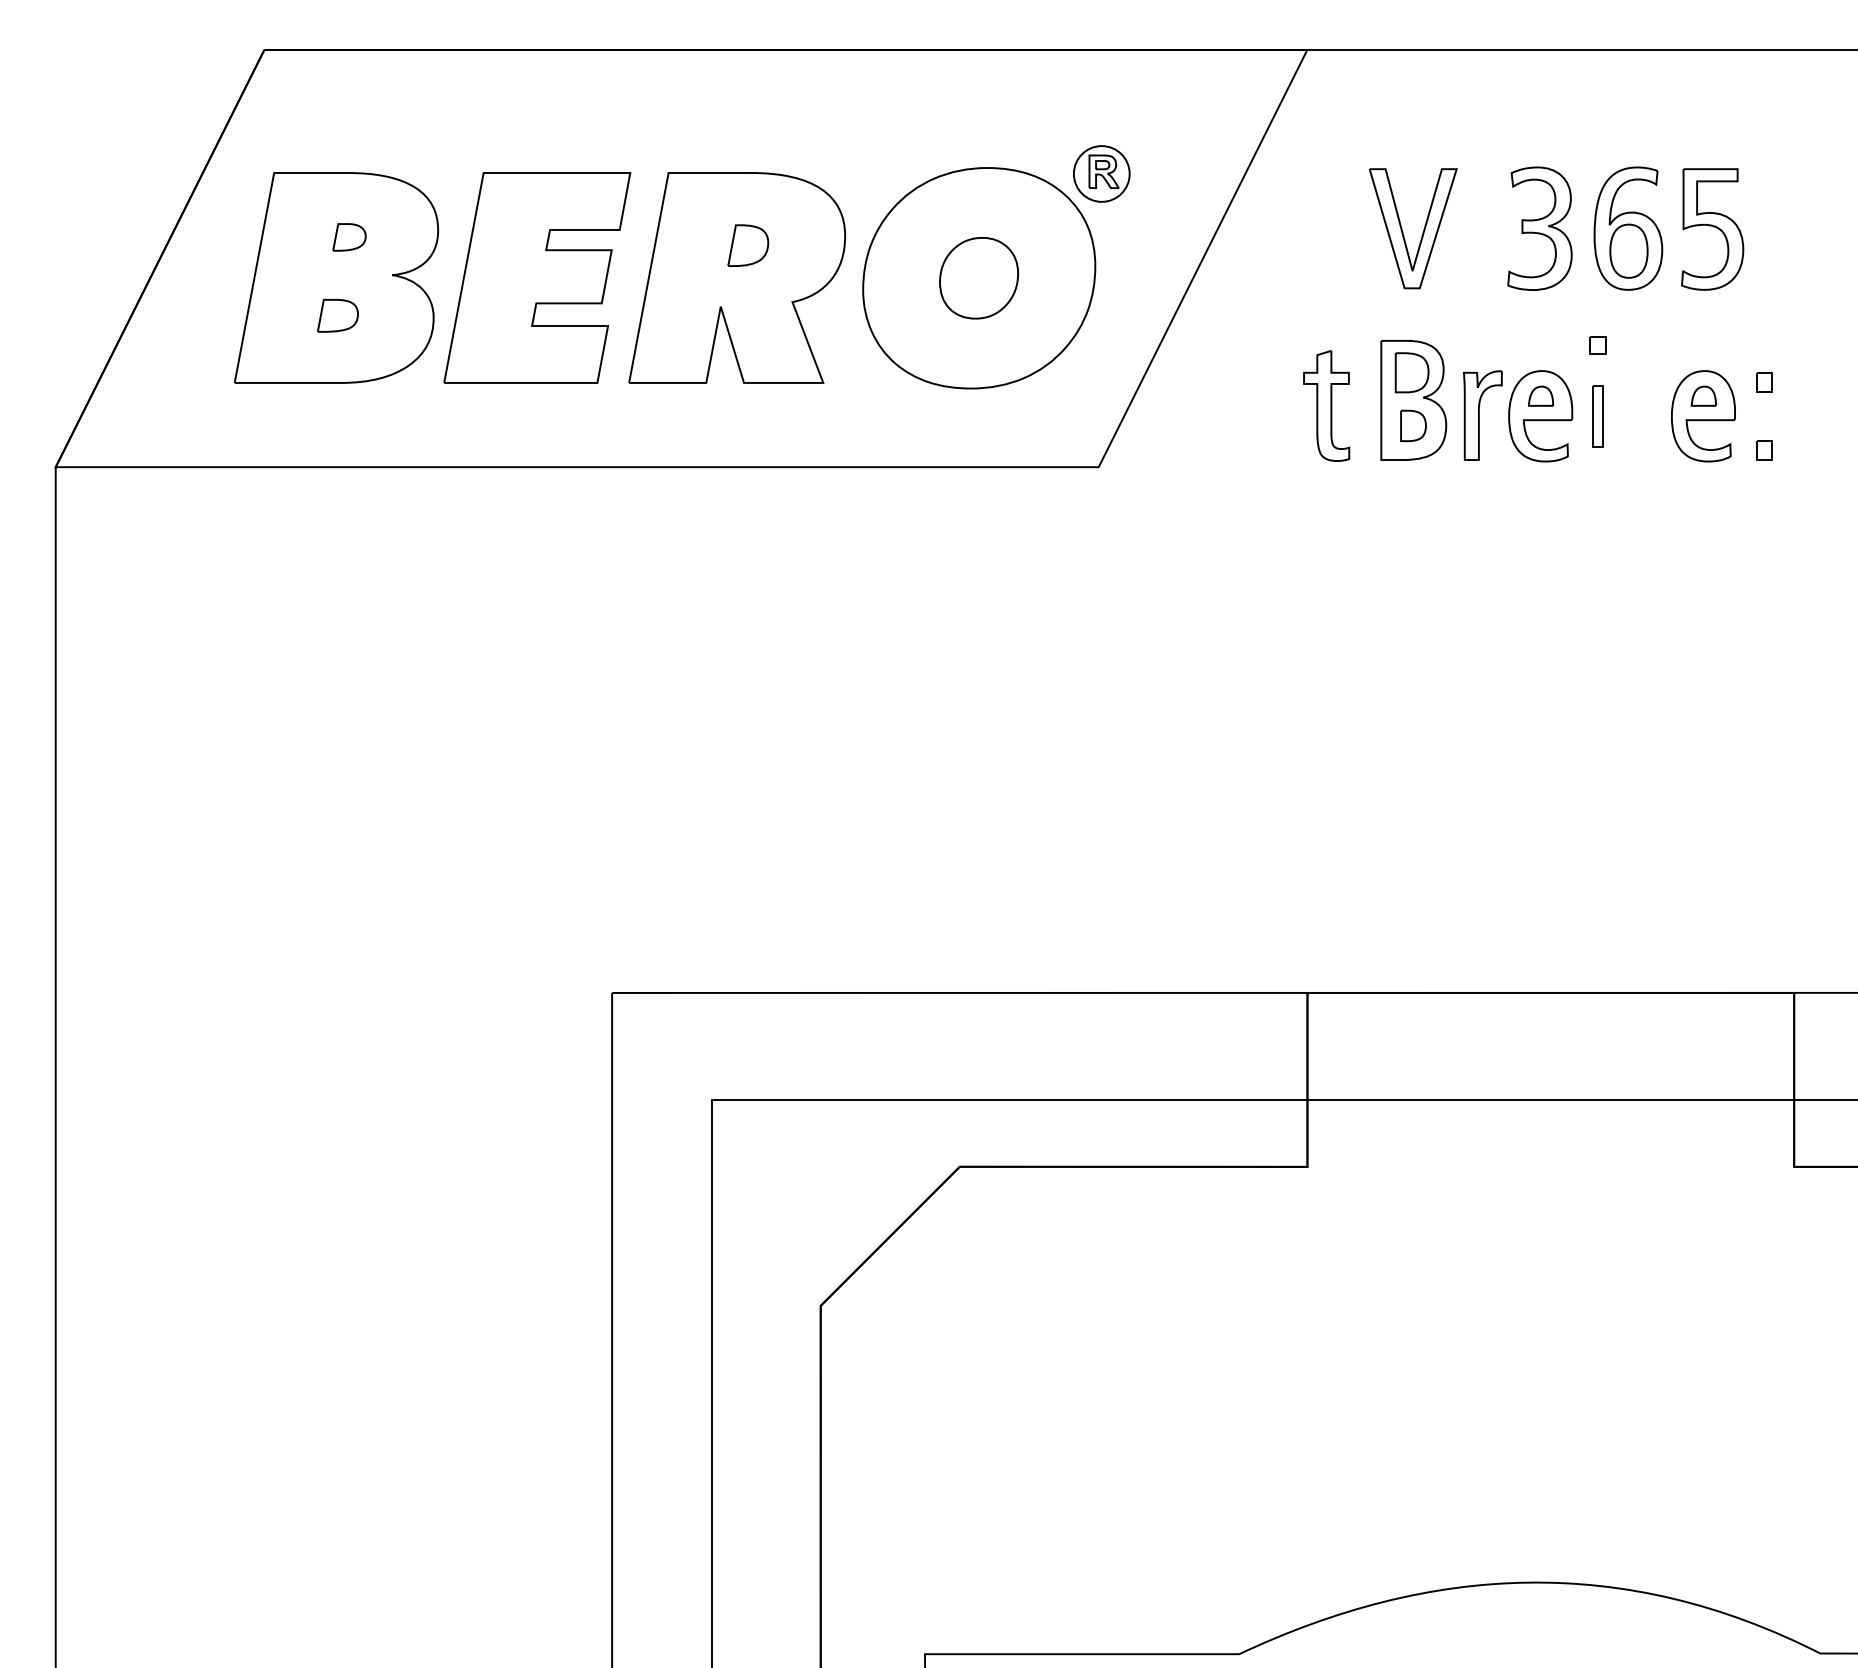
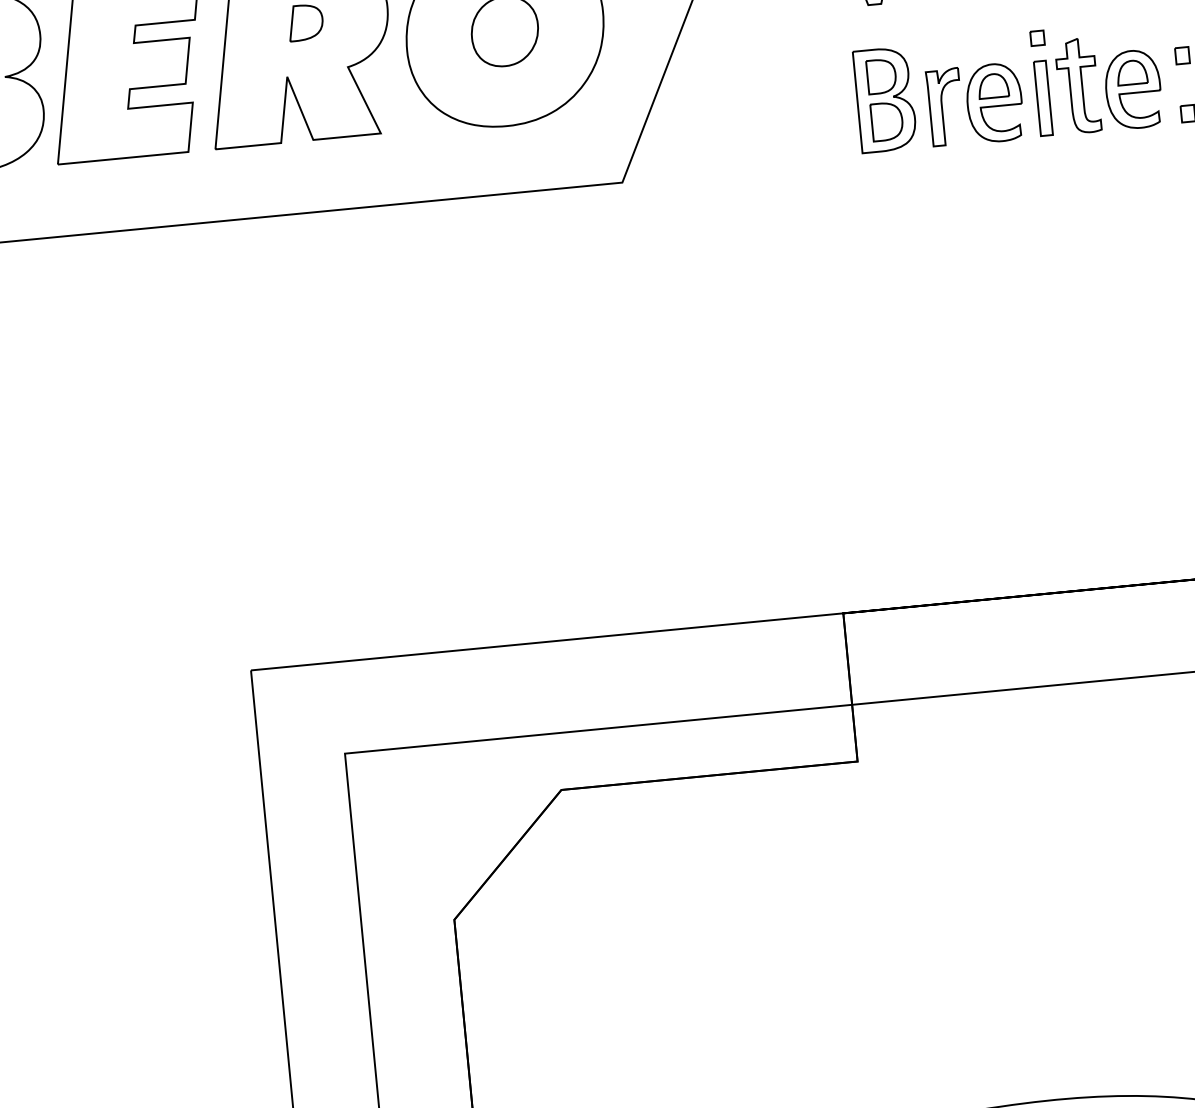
part: (1540, 395) -> (992, 85), size x1.43
part: (1703, 395) -> (1131, 71), size x1.43
part: (1326, 405) -> (1078, 85), moved
part: (1597, 416) -> (1043, 98), size x1.43
part: (1413, 425) -> (887, 121), size x1.43

